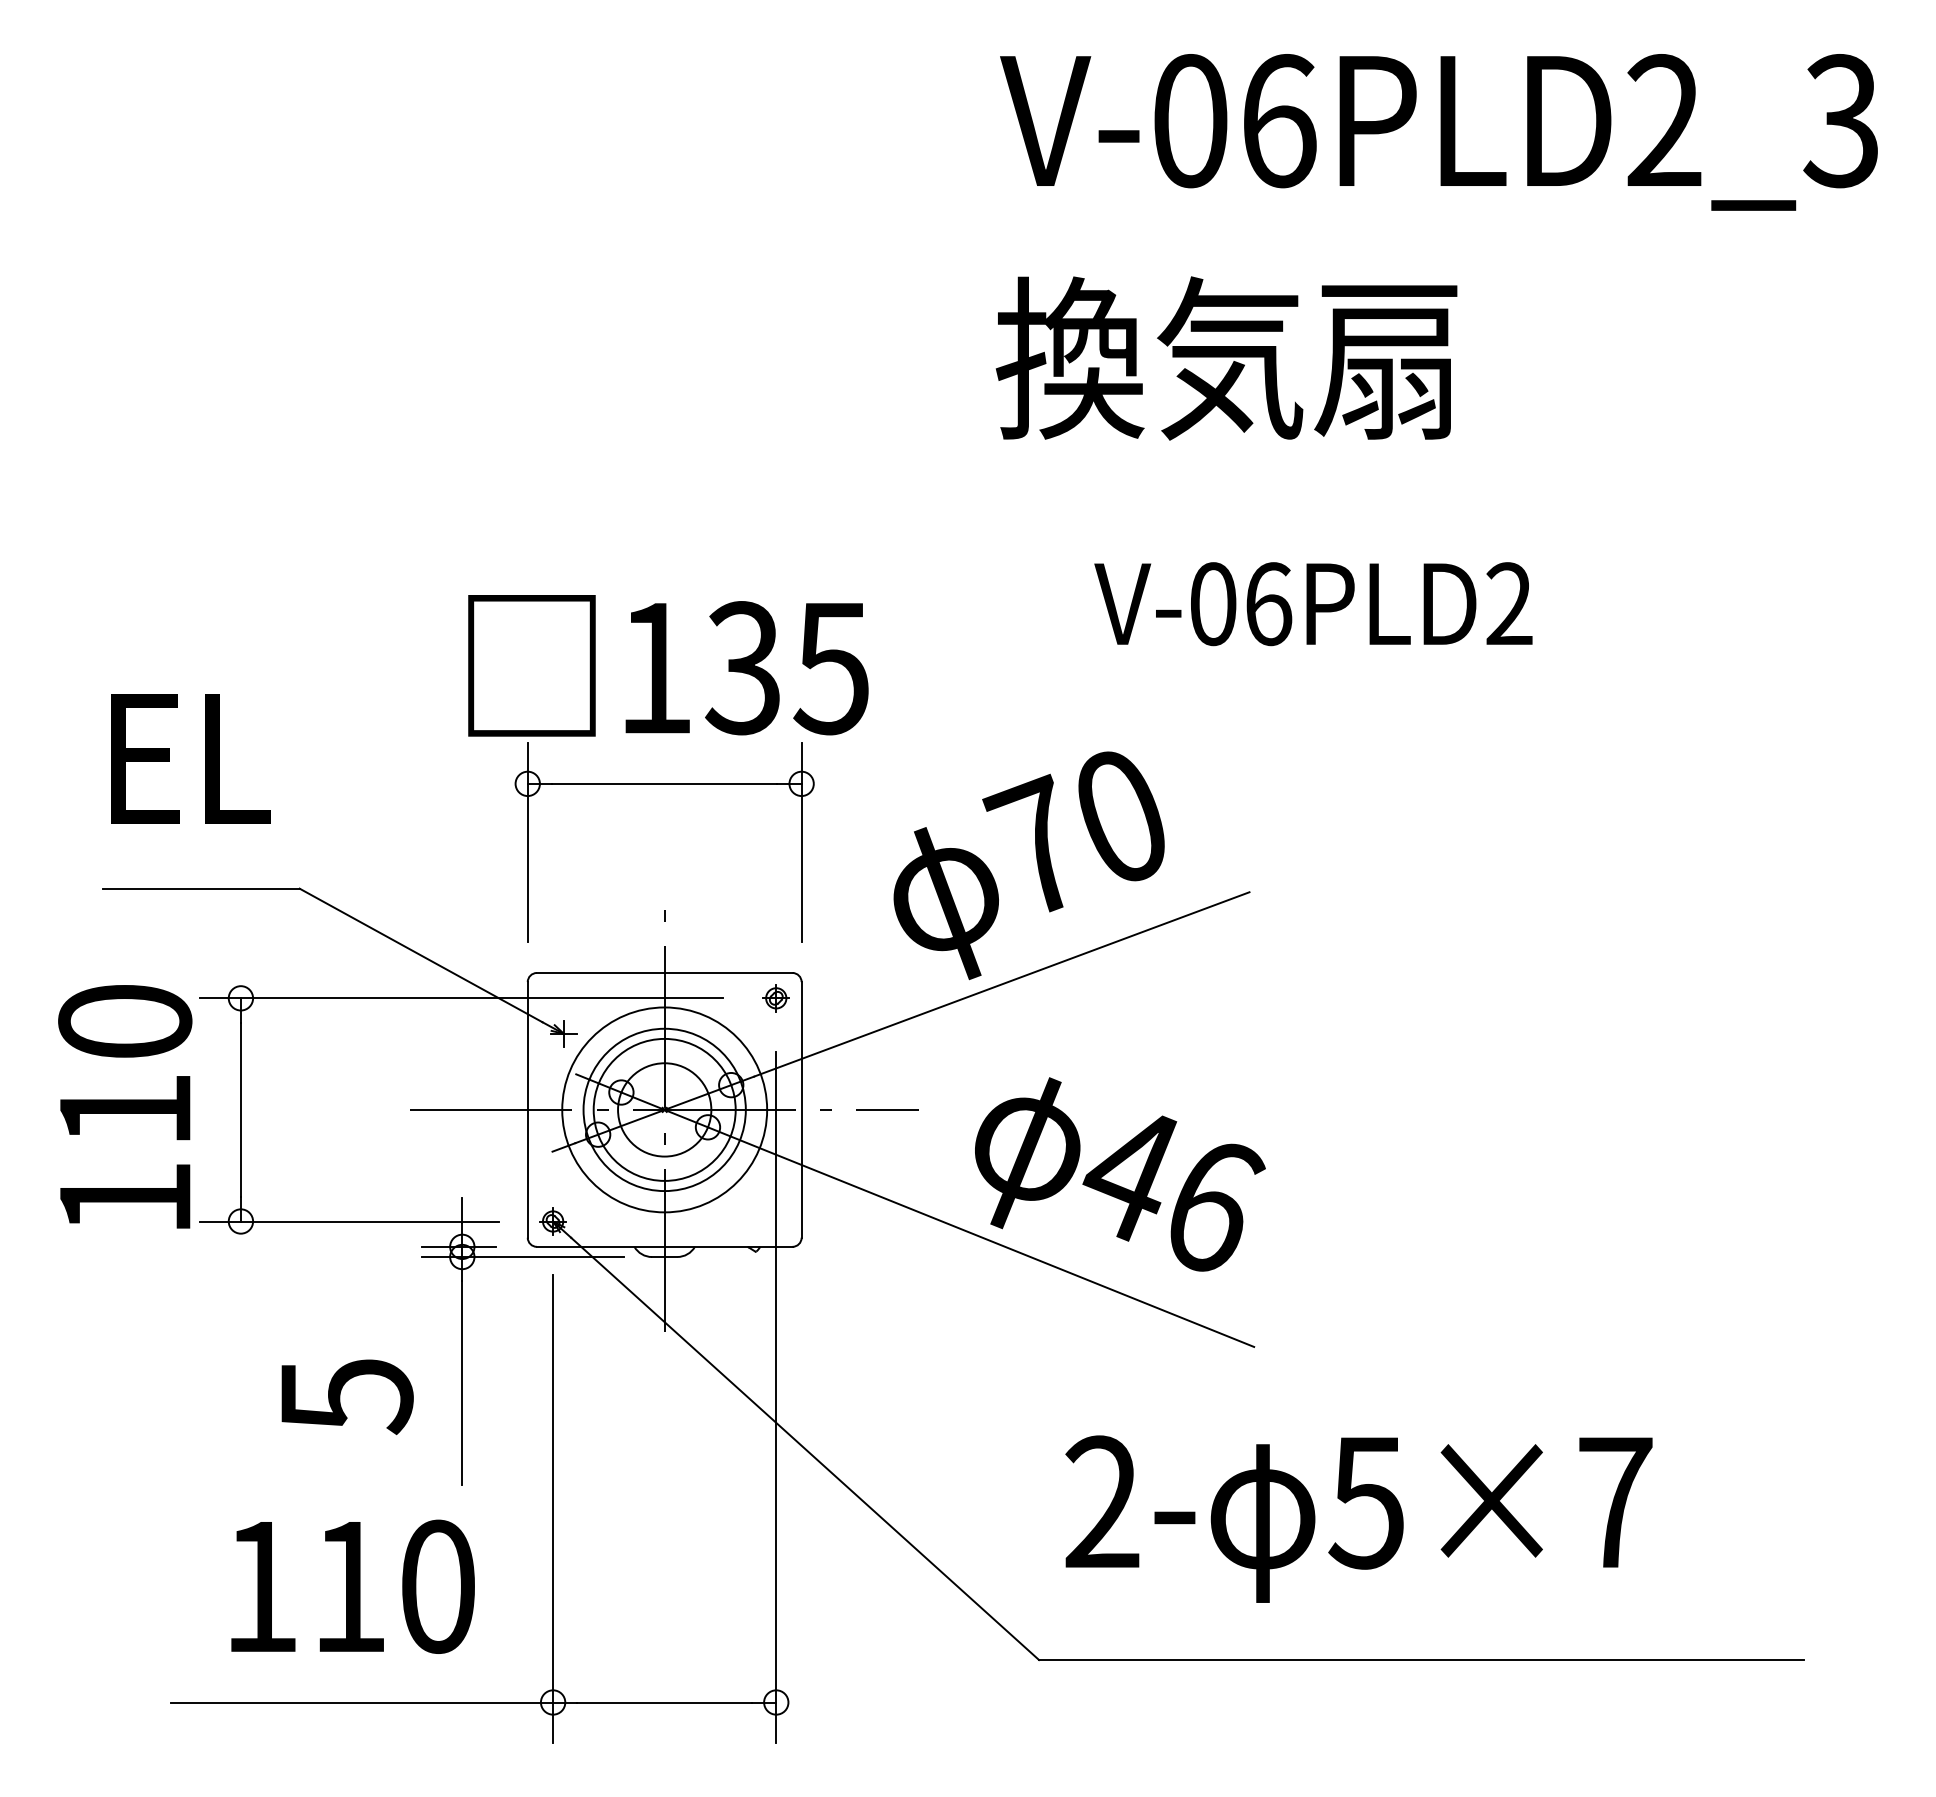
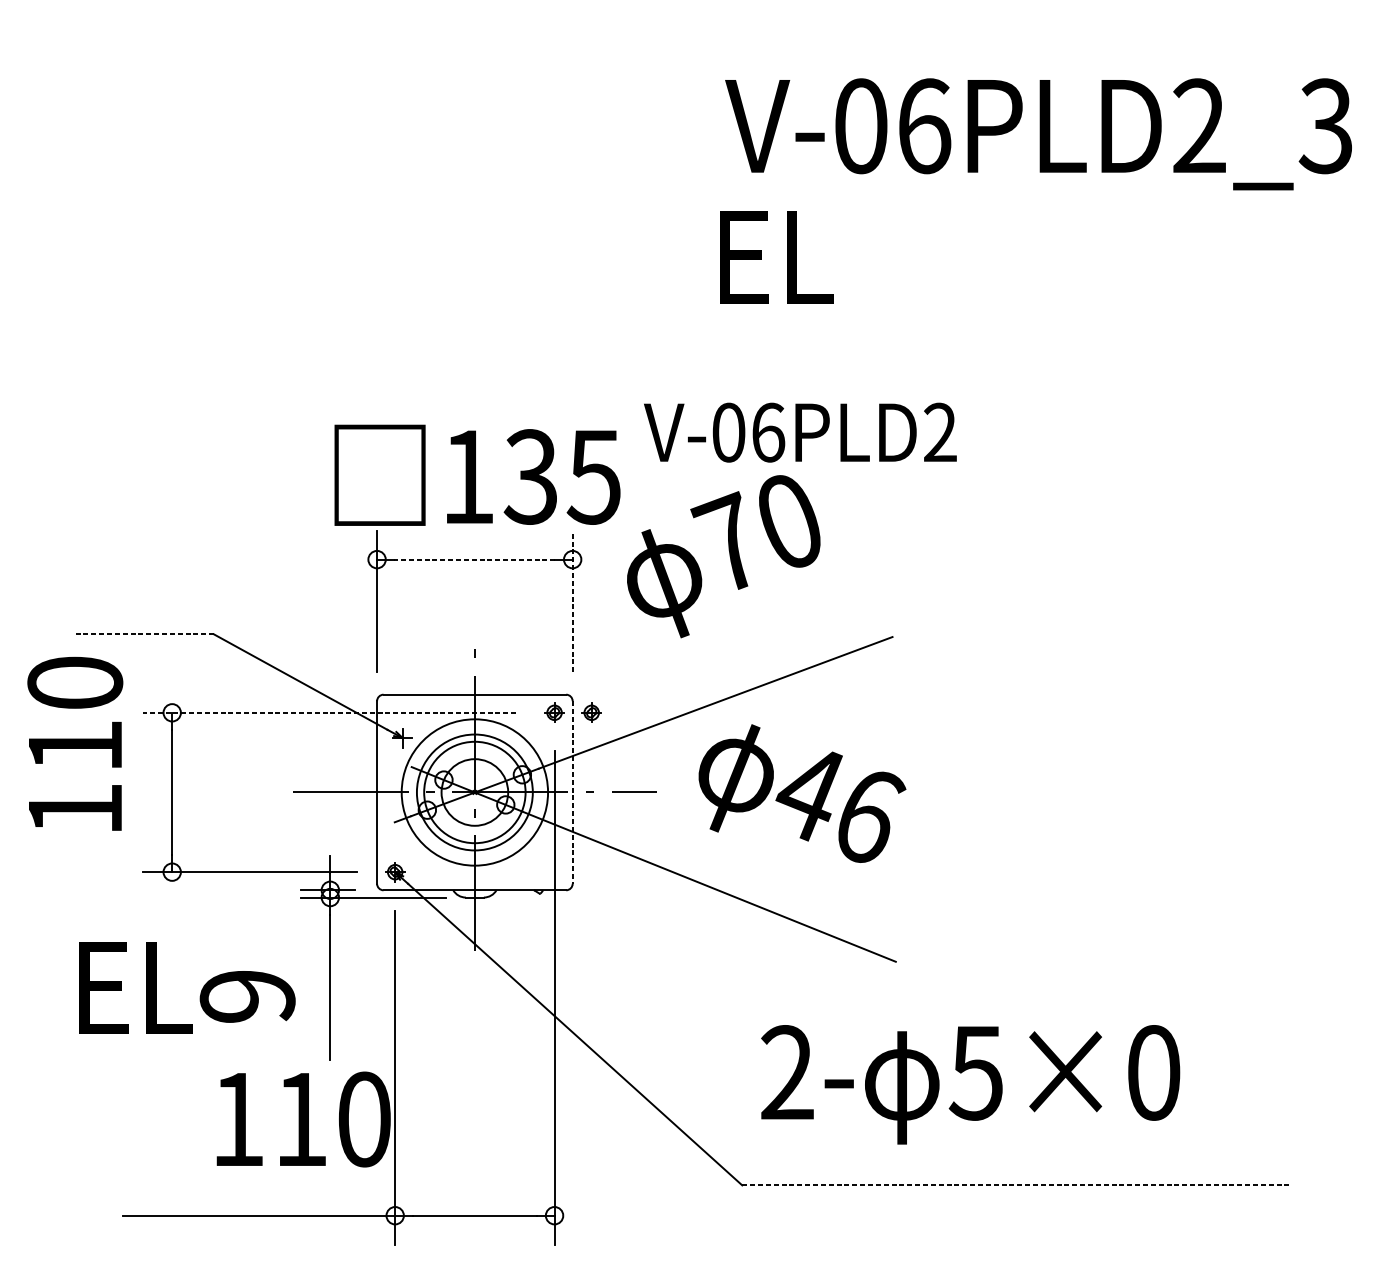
text: (1438, 132) -> (1038, 134), moved
text: (1226, 358) -> (876, 255), 換気扇 -> EL
text: (1313, 604) -> (800, 432), moved
text: (190, 758) -> (136, 987), moved
line: (664, 783) -> (474, 559), solid -> dashed
line: (801, 841) -> (572, 600), solid -> dashed
text: (1028, 865) -> (723, 556), moved
line: (200, 888) -> (143, 634), solid -> dashed
line: (460, 998) -> (329, 712), solid -> dashed
part: (827, 998) -> (591, 712), added
text: (125, 1106) -> (75, 743), moved
line: (801, 1109) -> (572, 792), solid -> dashed
text: (1120, 1174) -> (802, 793), moved
text: (346, 1397) -> (247, 997), 5 -> 9
text: (1615, 1502) -> (1153, 1072), 5×7 -> 5×0
text: (352, 1586) -> (303, 1119), moved
line: (1422, 1660) -> (1016, 1185), solid -> dashed

